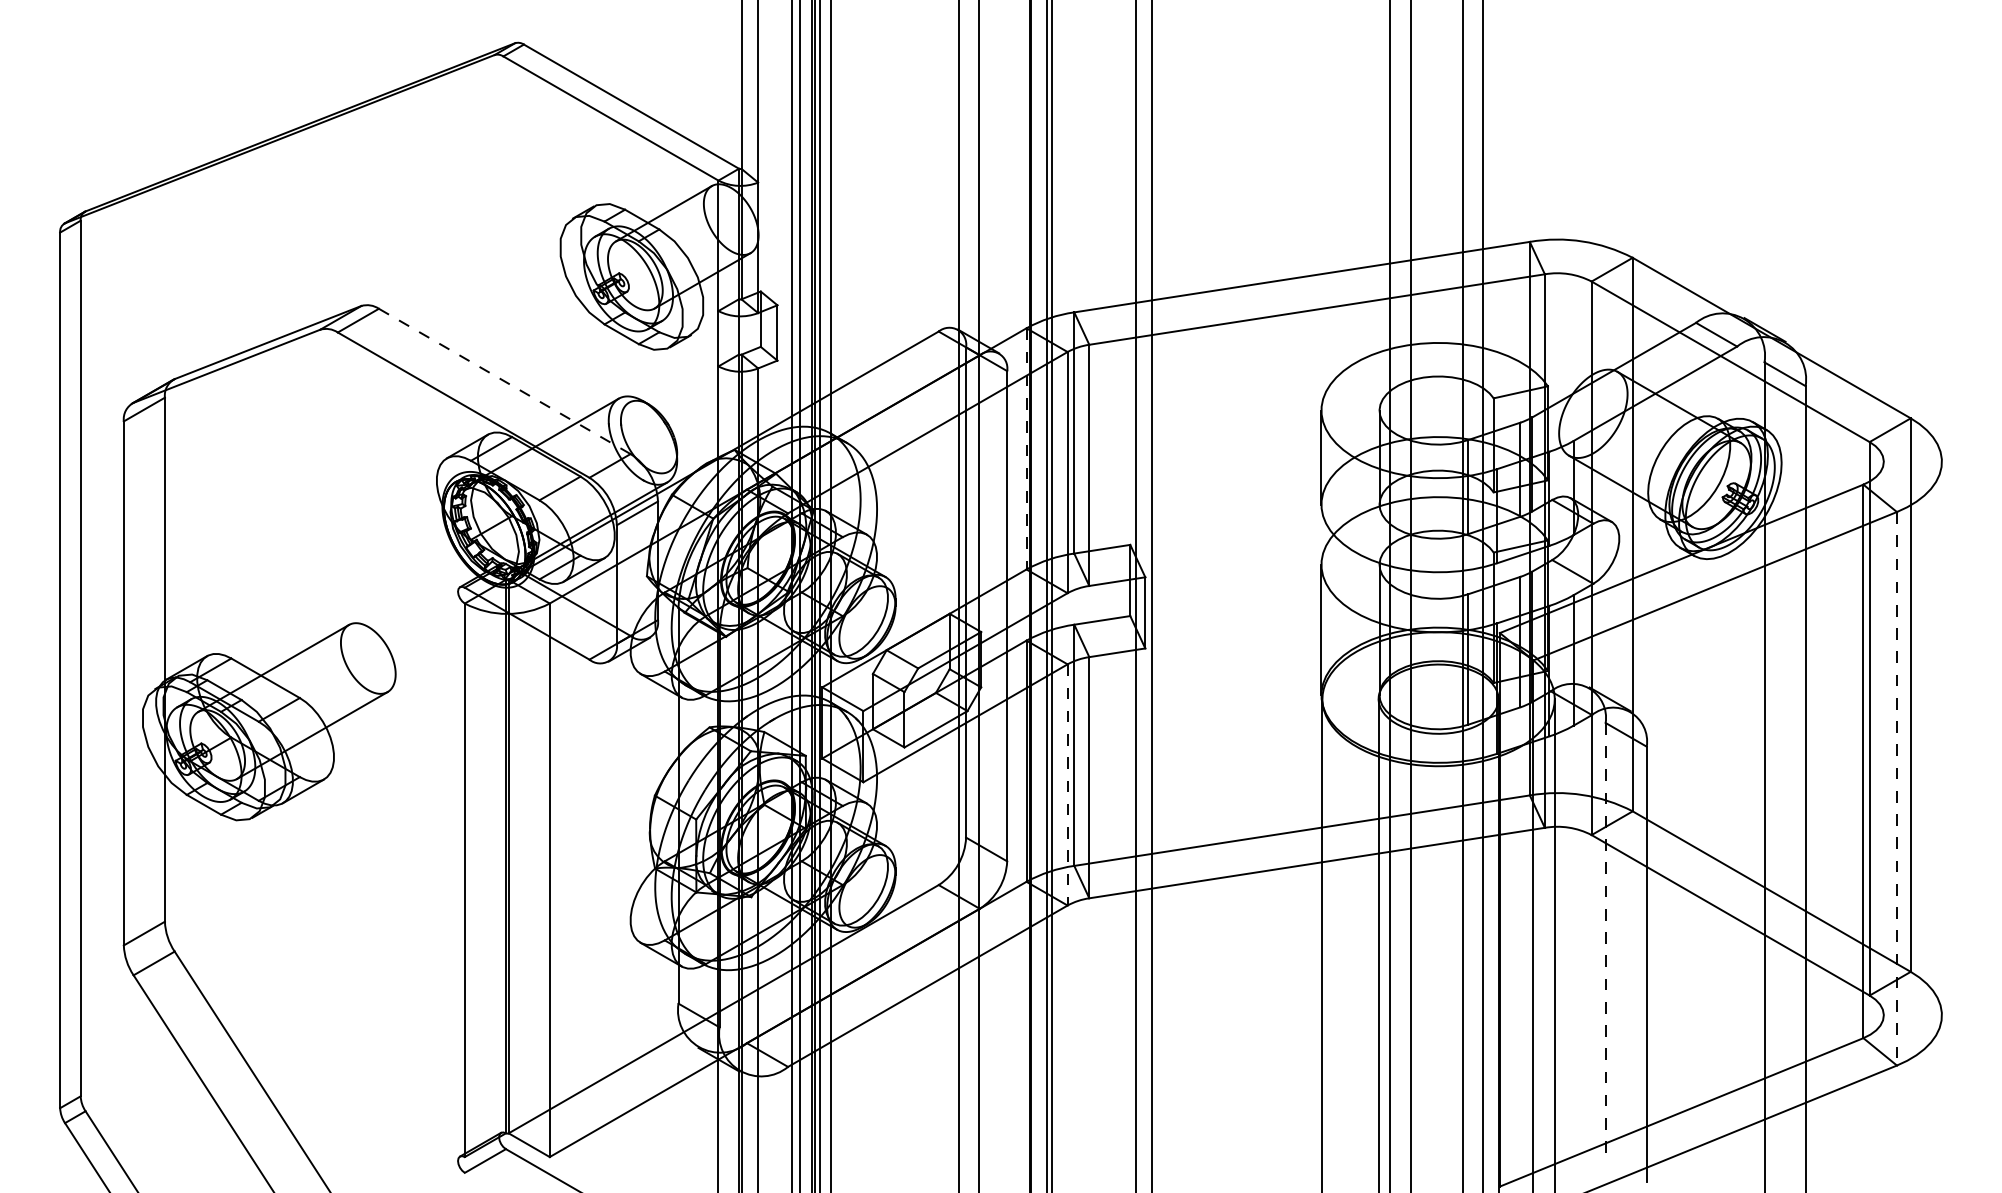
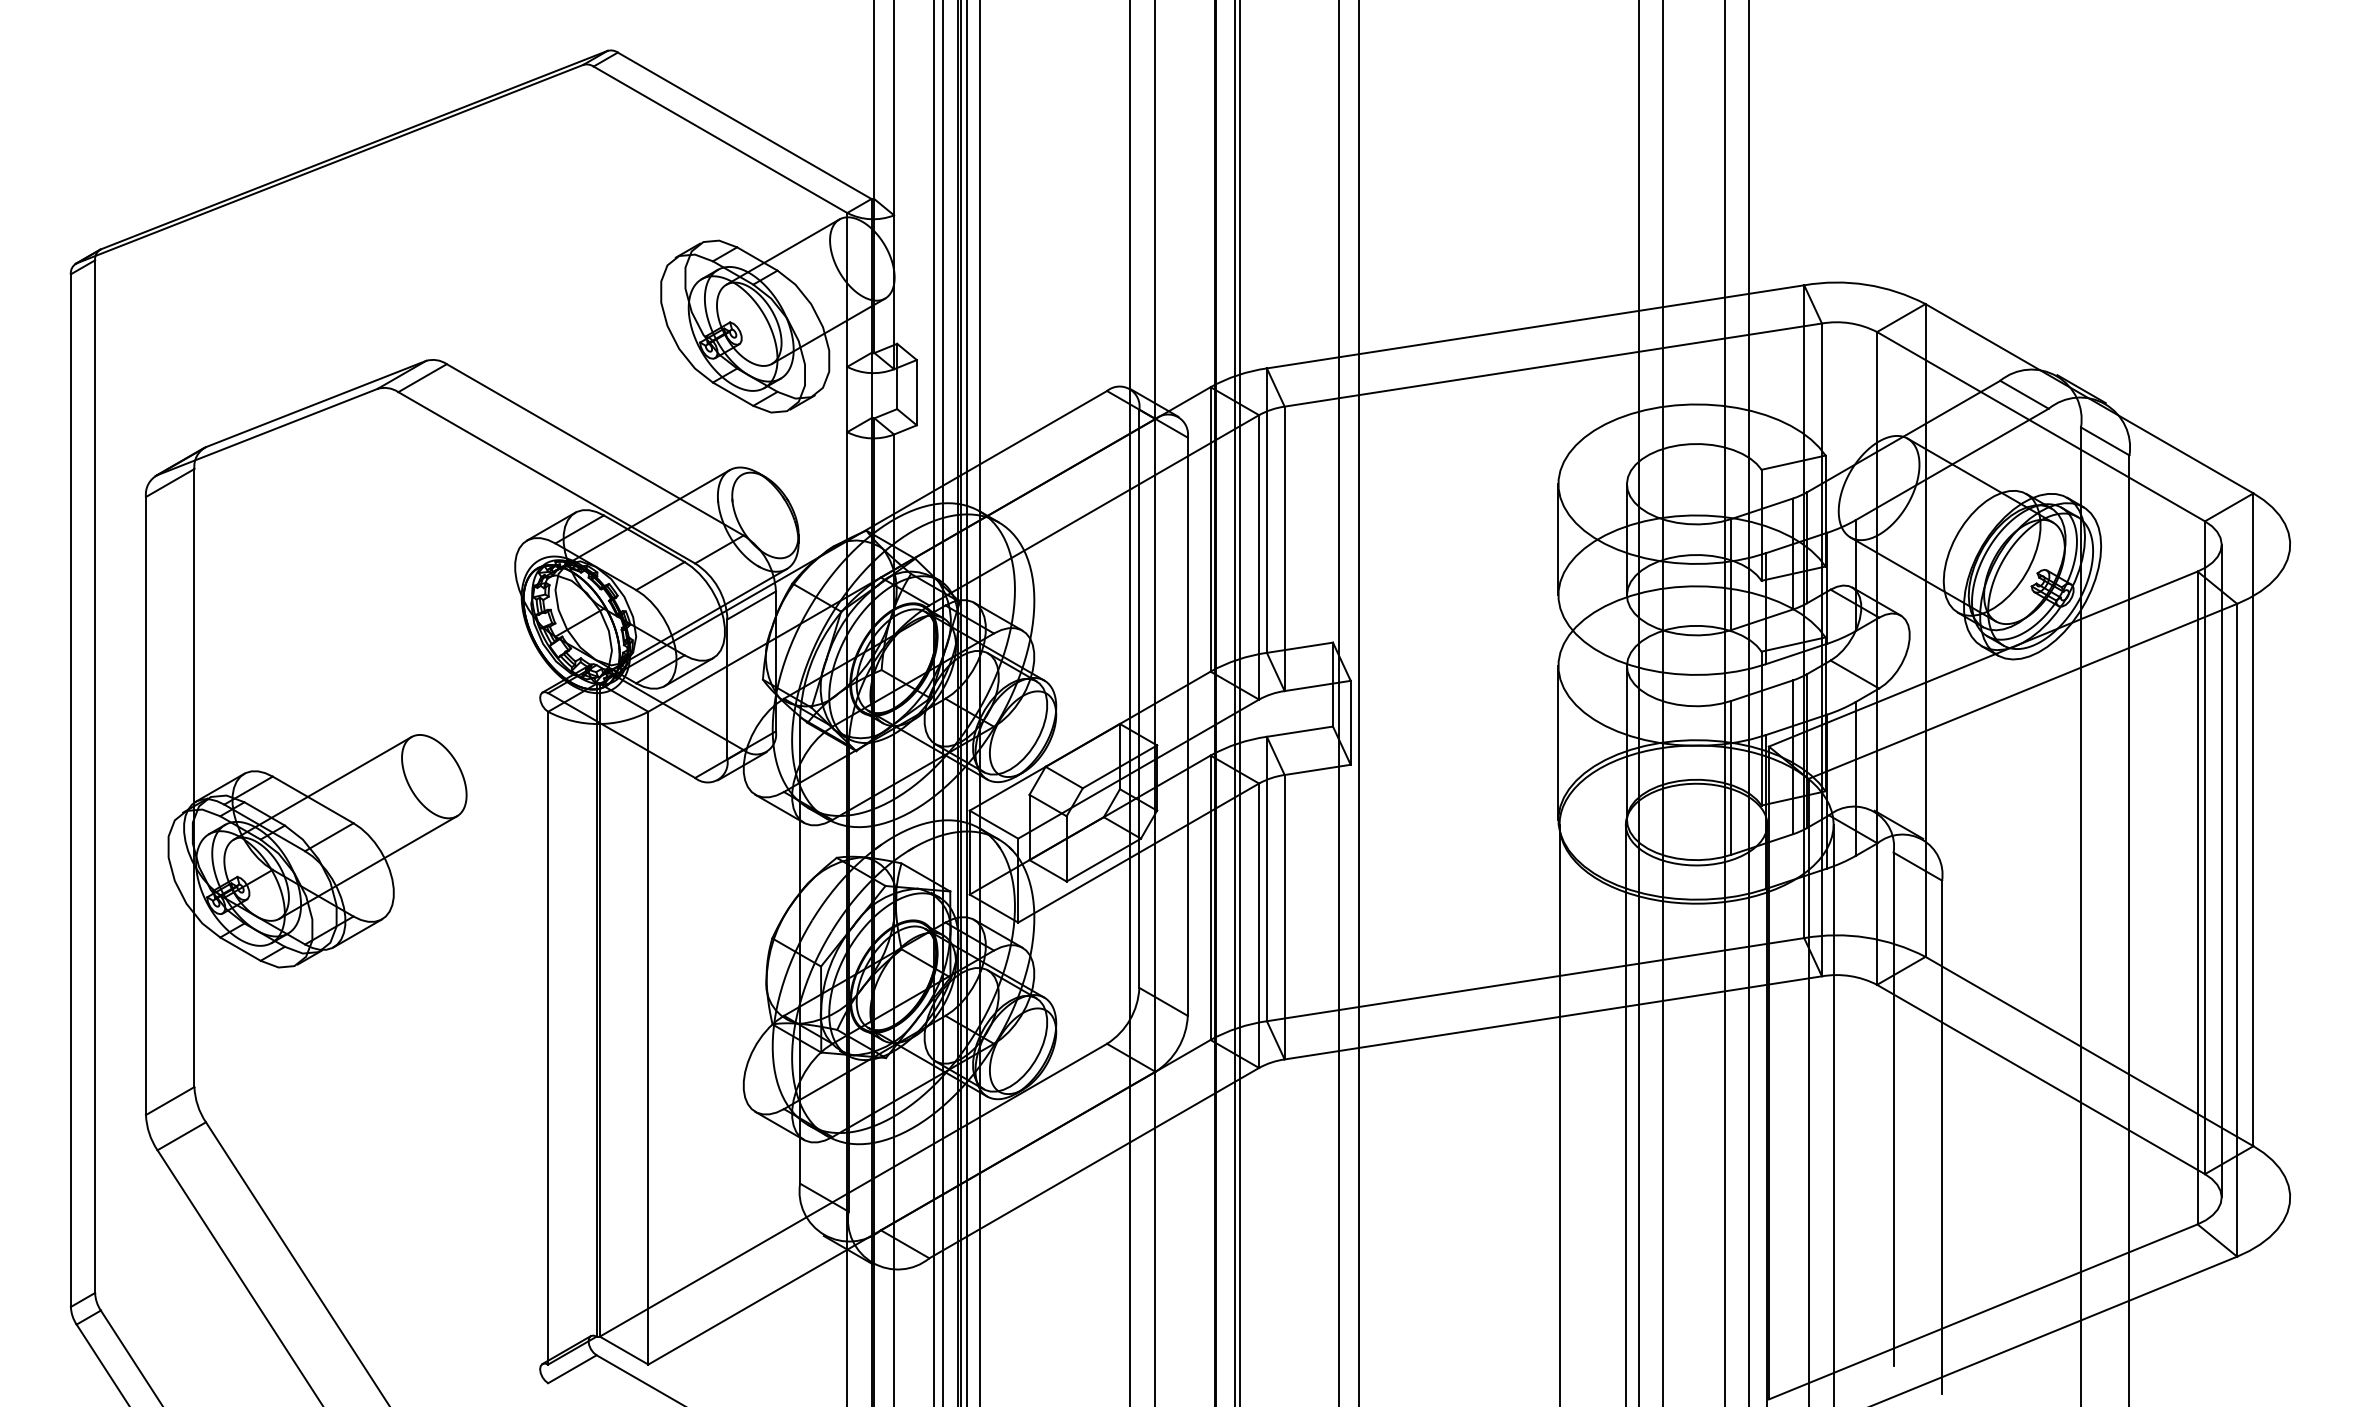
line: (504, 381) -> (595, 450), dashed -> solid
line: (1026, 448) -> (1210, 529), dashed -> solid
line: (1883, 738) -> (2221, 870), added
line: (1067, 785) -> (1259, 926), dashed -> solid
line: (1897, 788) -> (2237, 930), dashed -> solid
line: (1605, 940) -> (1893, 1109), dashed -> solid

